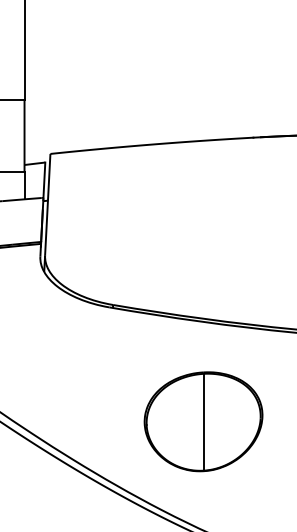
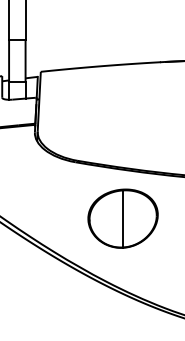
part: (202, 421) -> (122, 218), moved

